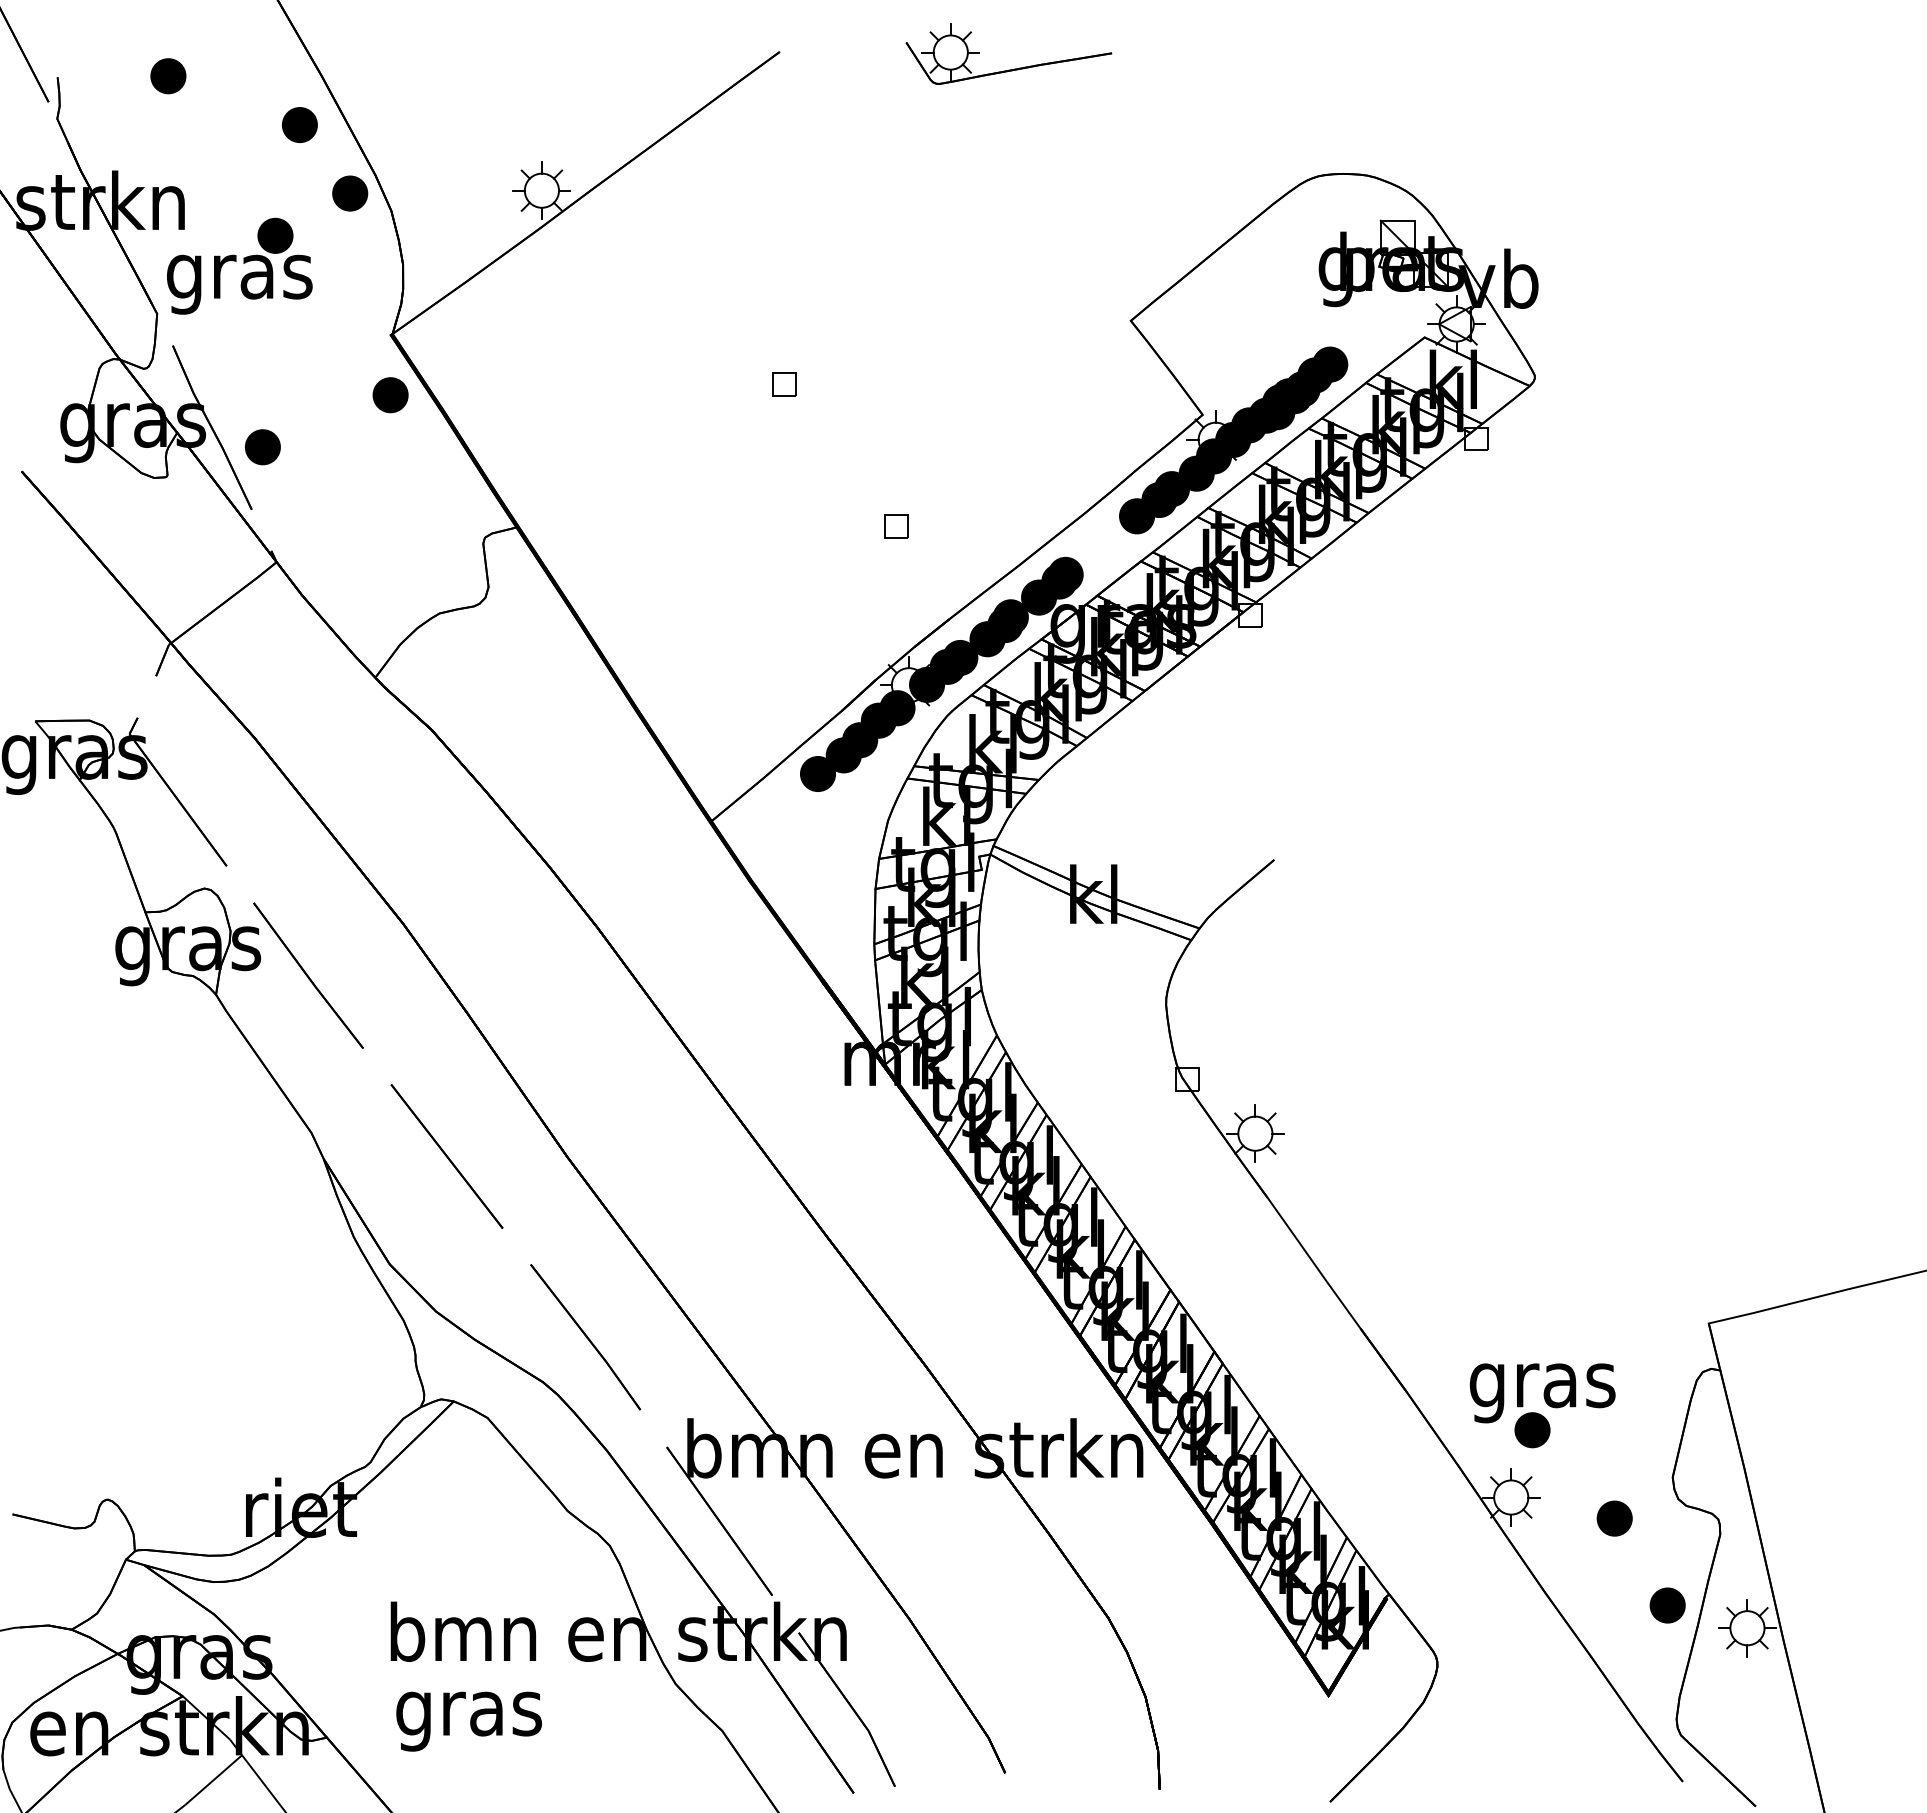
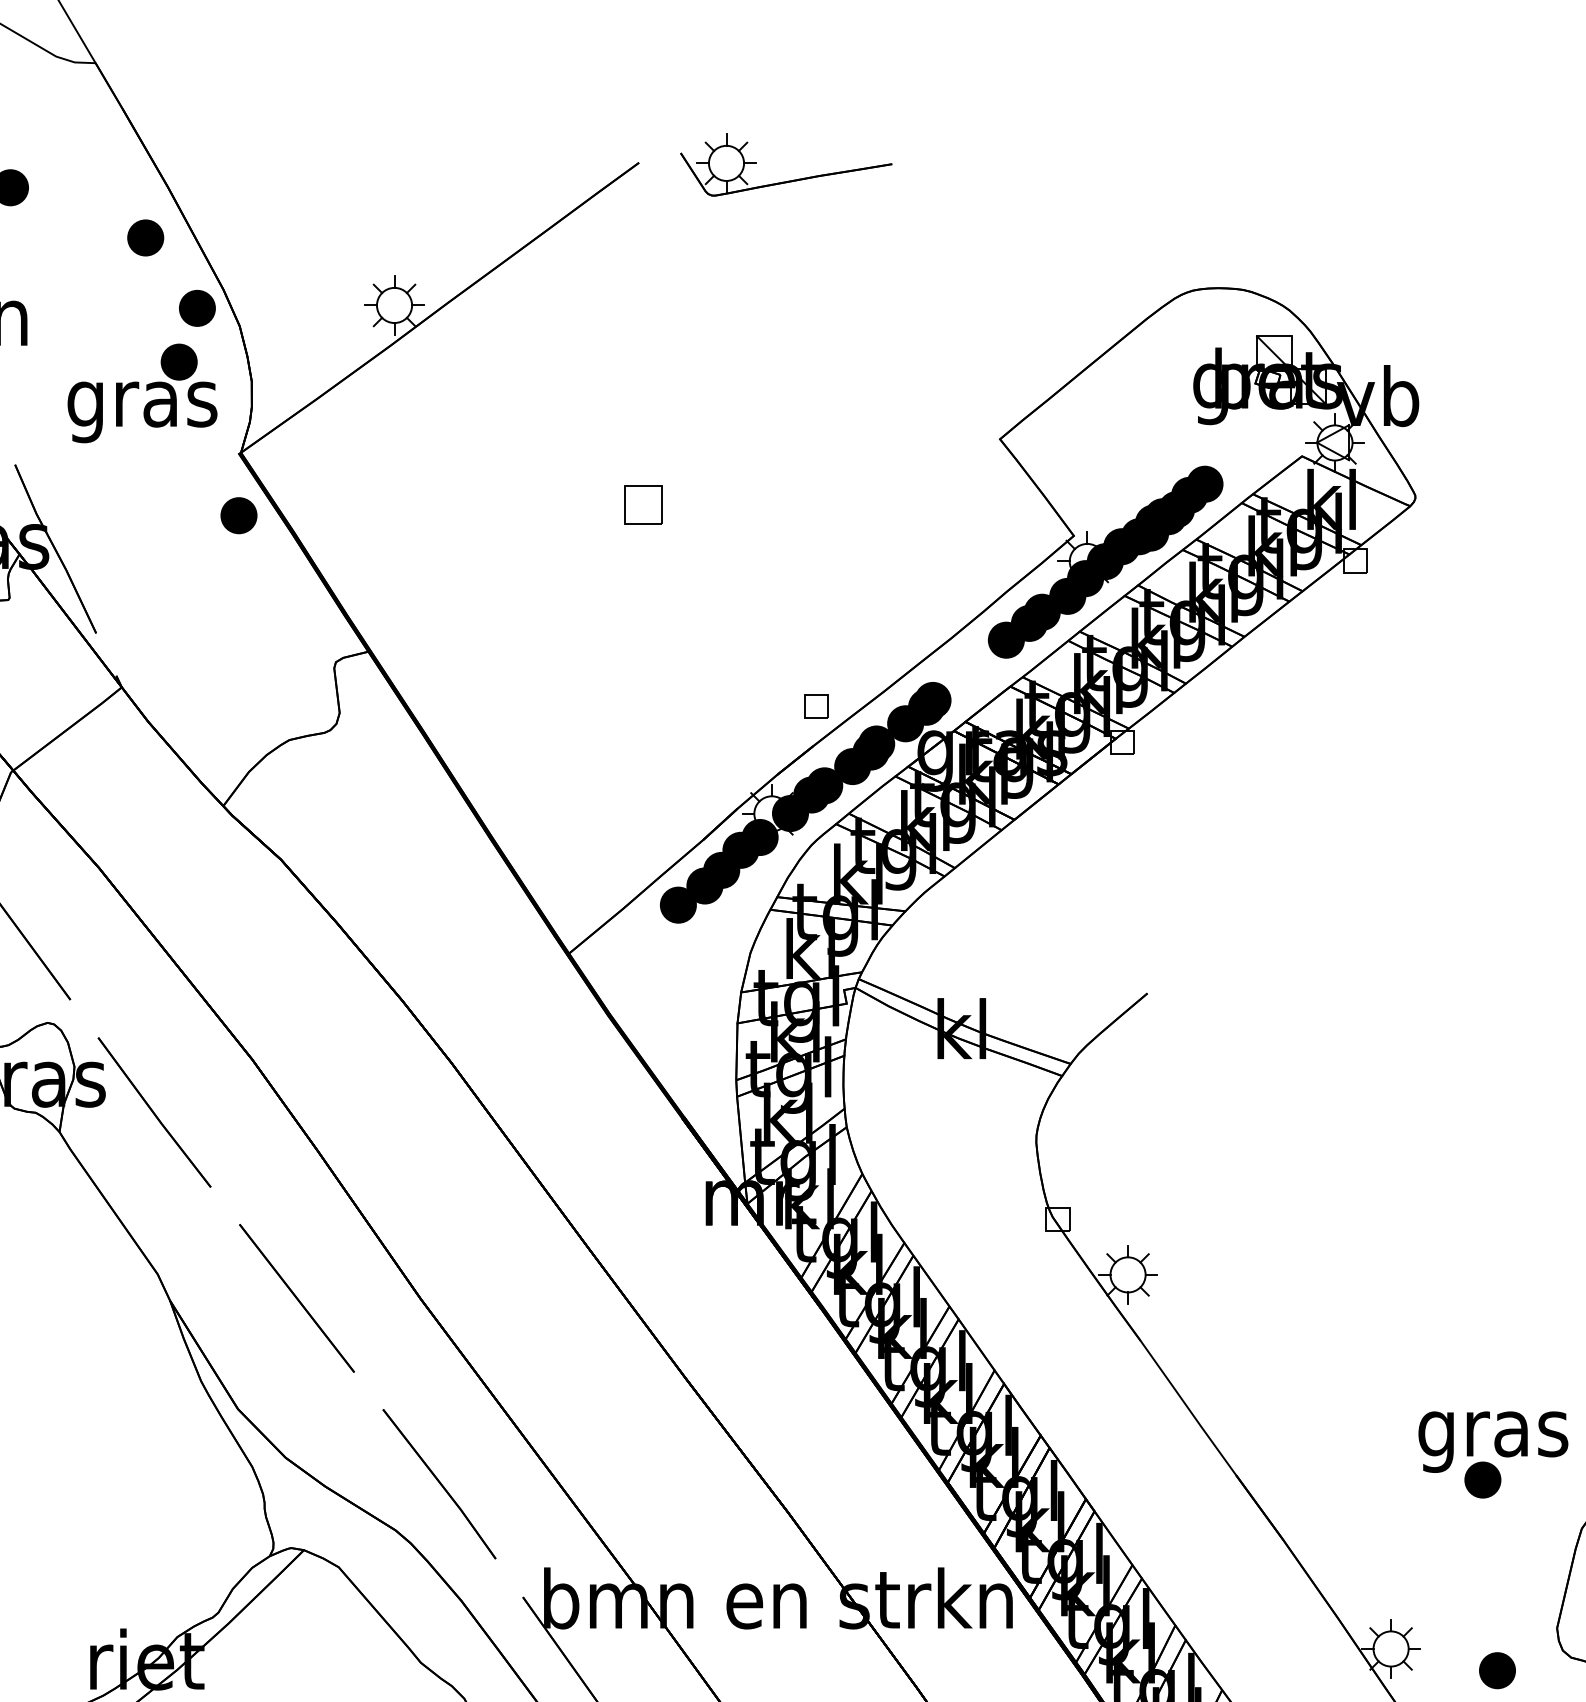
part: (1009, 69) -> (786, 180), moved
part: (239, 265) -> (142, 392), moved
part: (784, 384) -> (643, 504), size x1.6
part: (262, 447) -> (107, 569), removed
part: (896, 526) -> (816, 706), moved
part: (1542, 1405) -> (1493, 1454), moved

